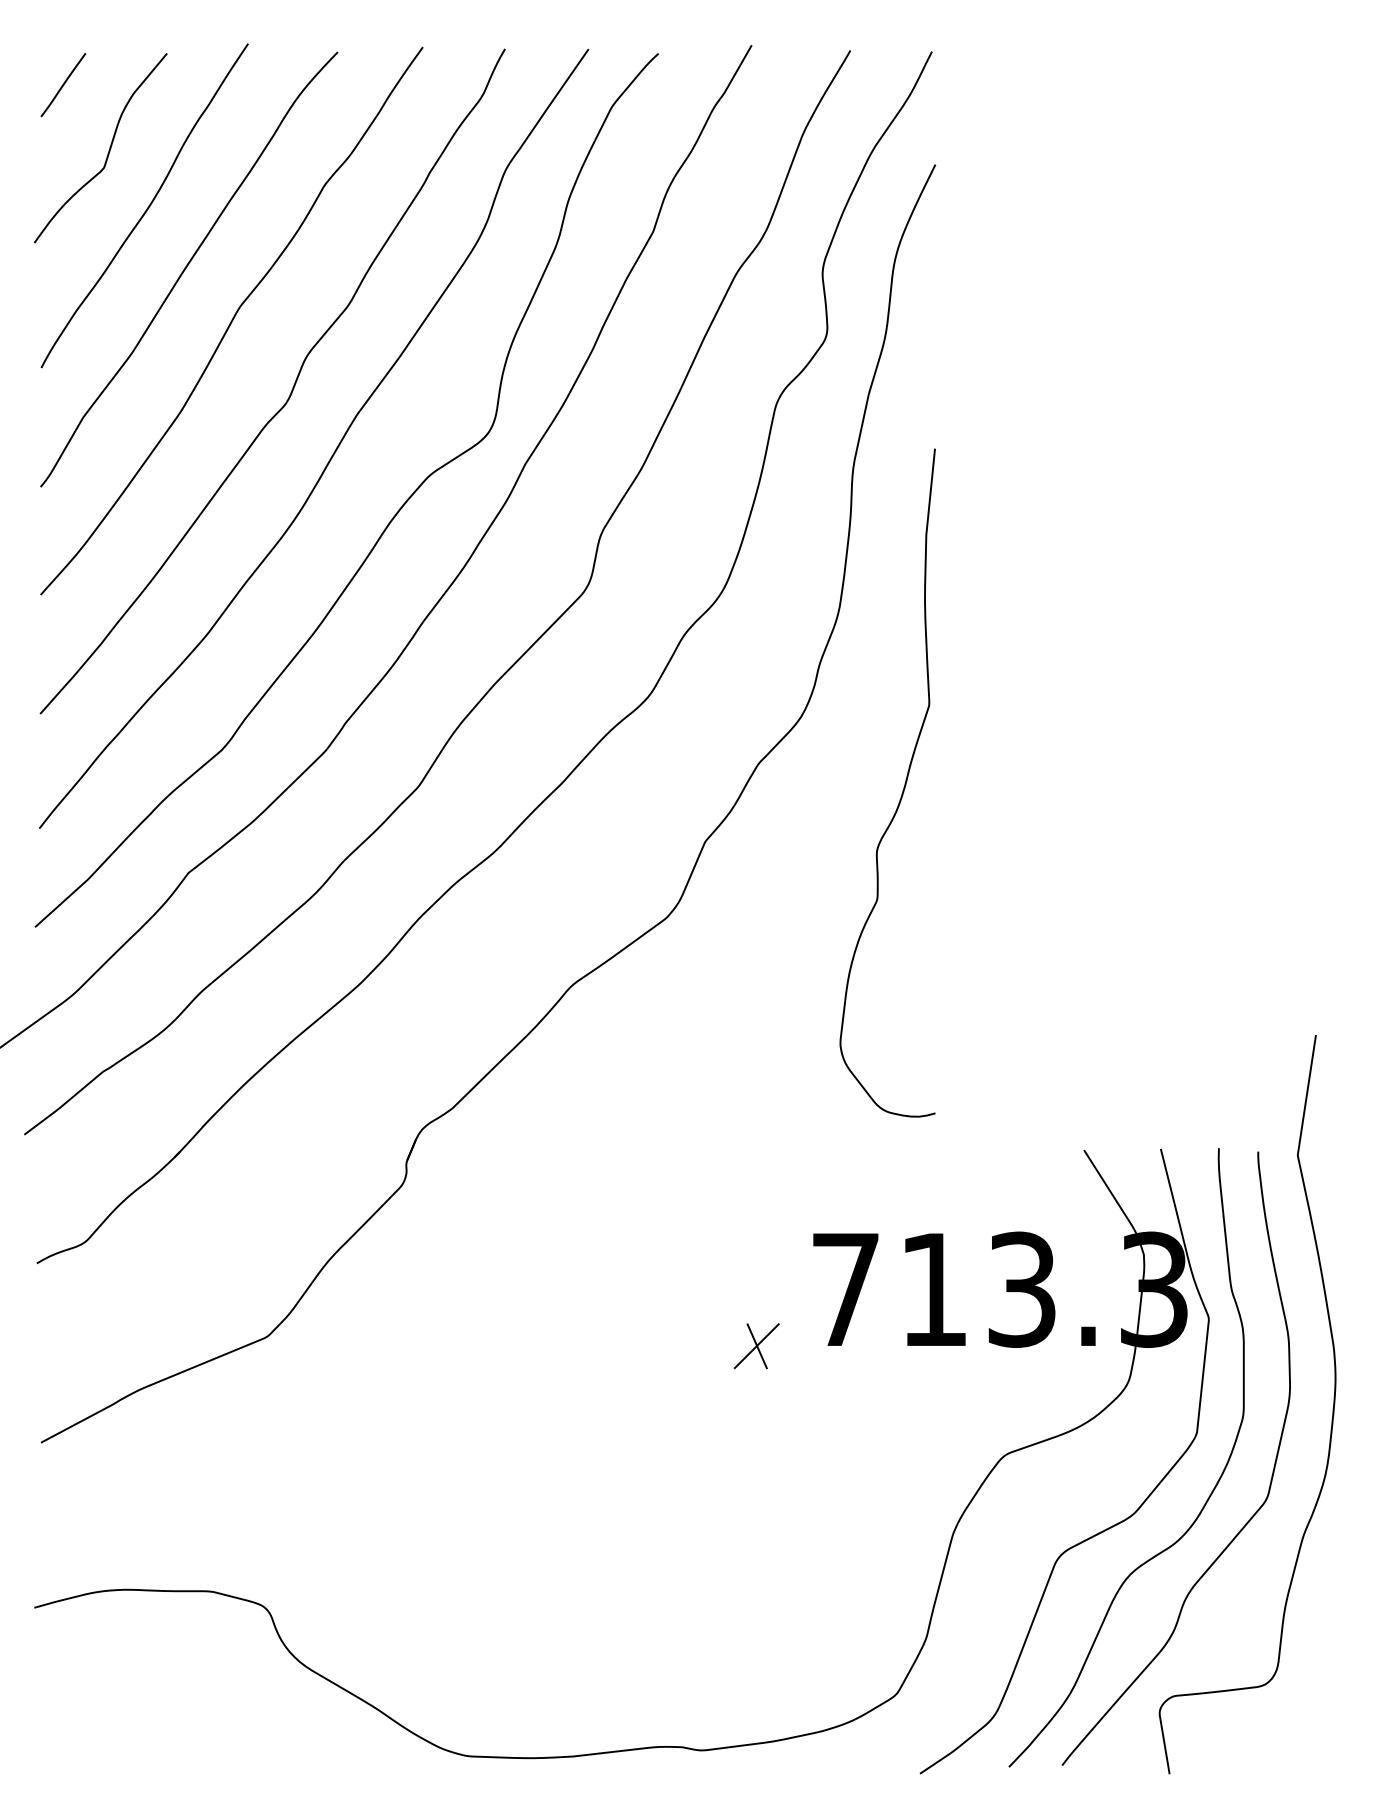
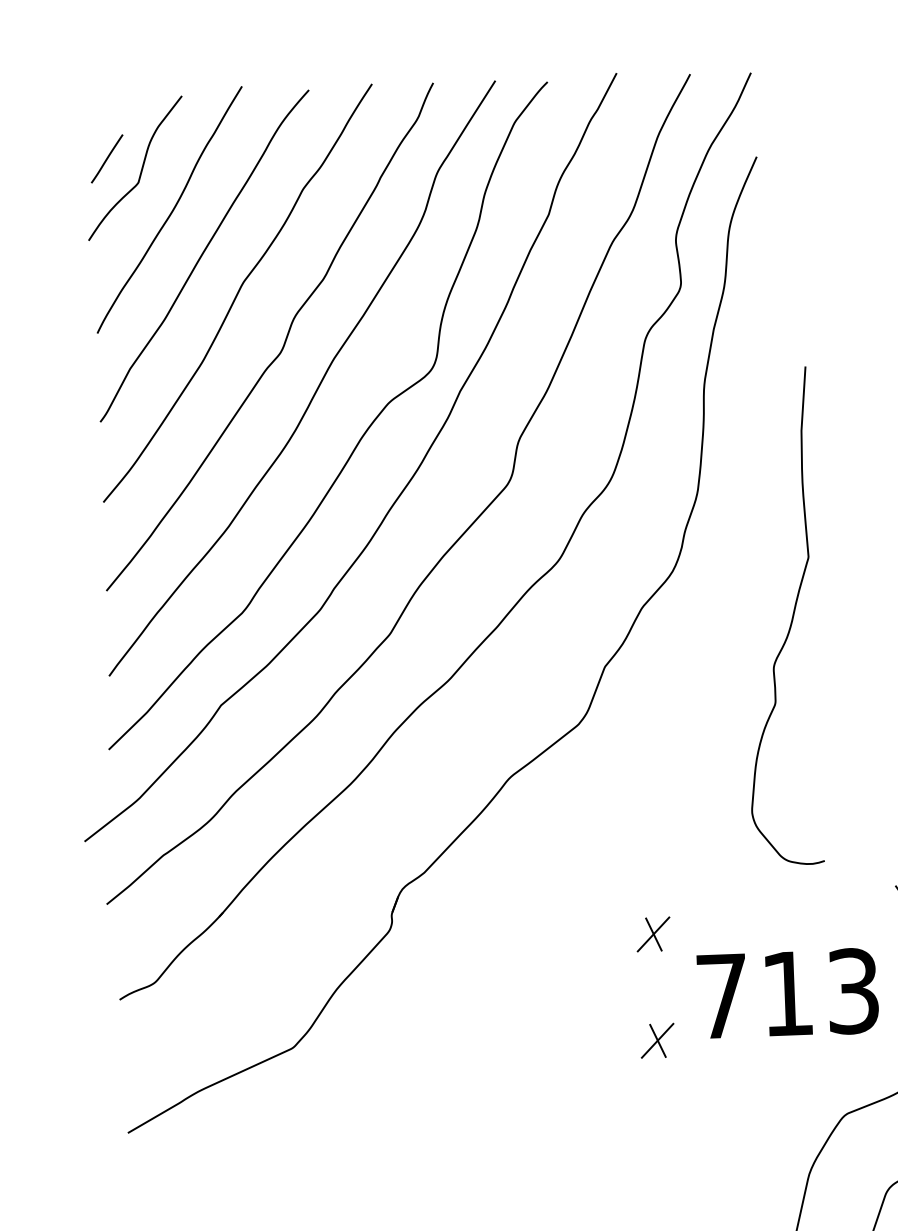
line: (63, 85) -> (107, 159), moved
curve: (903, 787) -> (791, 619), moved
part: (756, 1203) -> (653, 934), added

